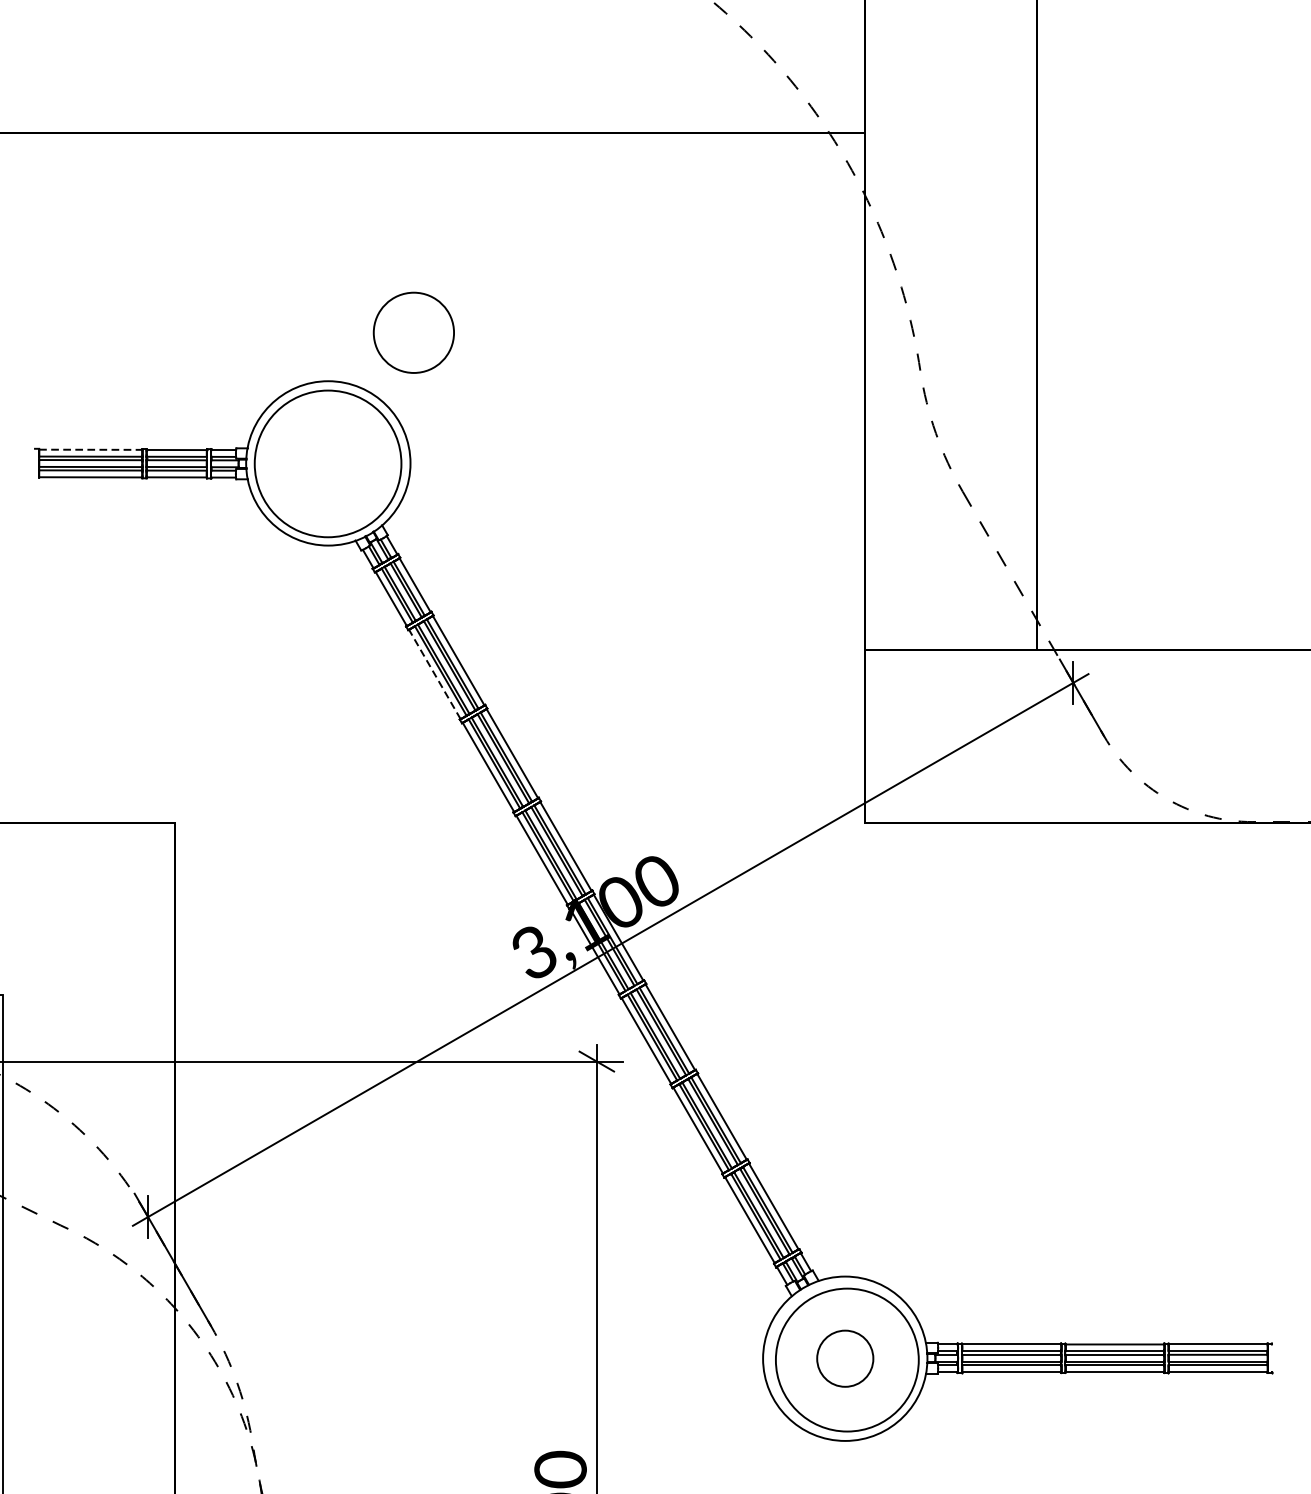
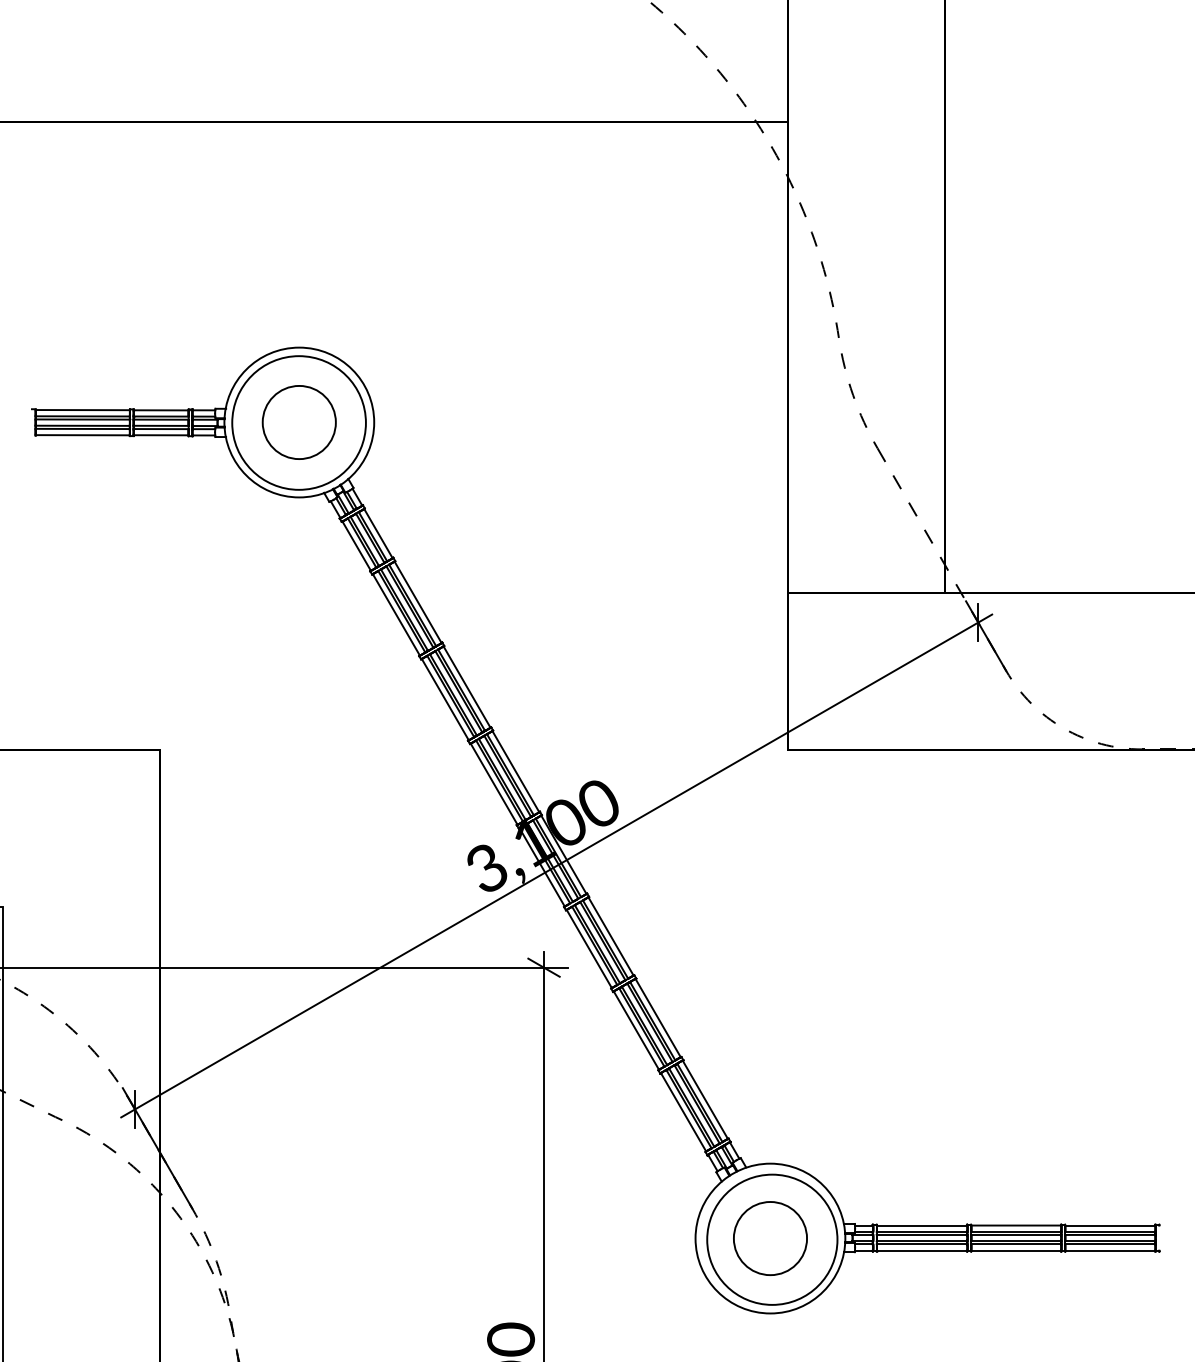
circle: (413, 332) -> (298, 422), moved
line: (91, 450) -> (83, 410), dashed -> solid
line: (434, 674) -> (396, 614), dashed -> solid
circle: (845, 1358) -> (770, 1238), size x1.43

